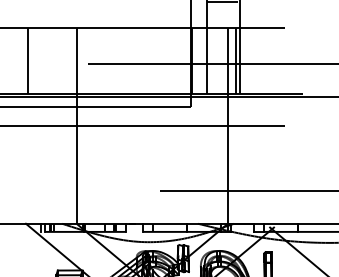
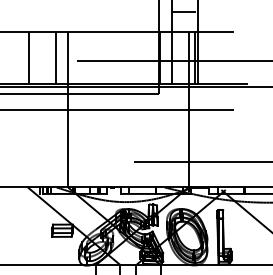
line: (60, 60) -> (55, 57), added

